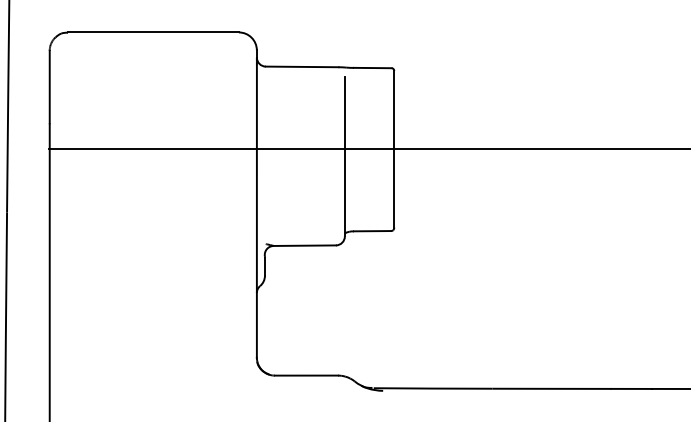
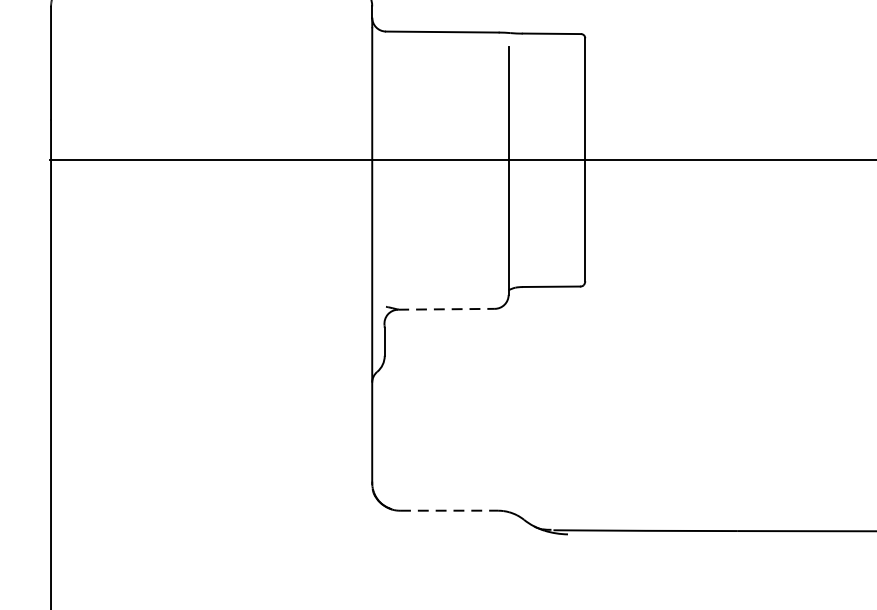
line: (305, 245) -> (447, 308), solid -> dashed
line: (306, 375) -> (449, 510), solid -> dashed

